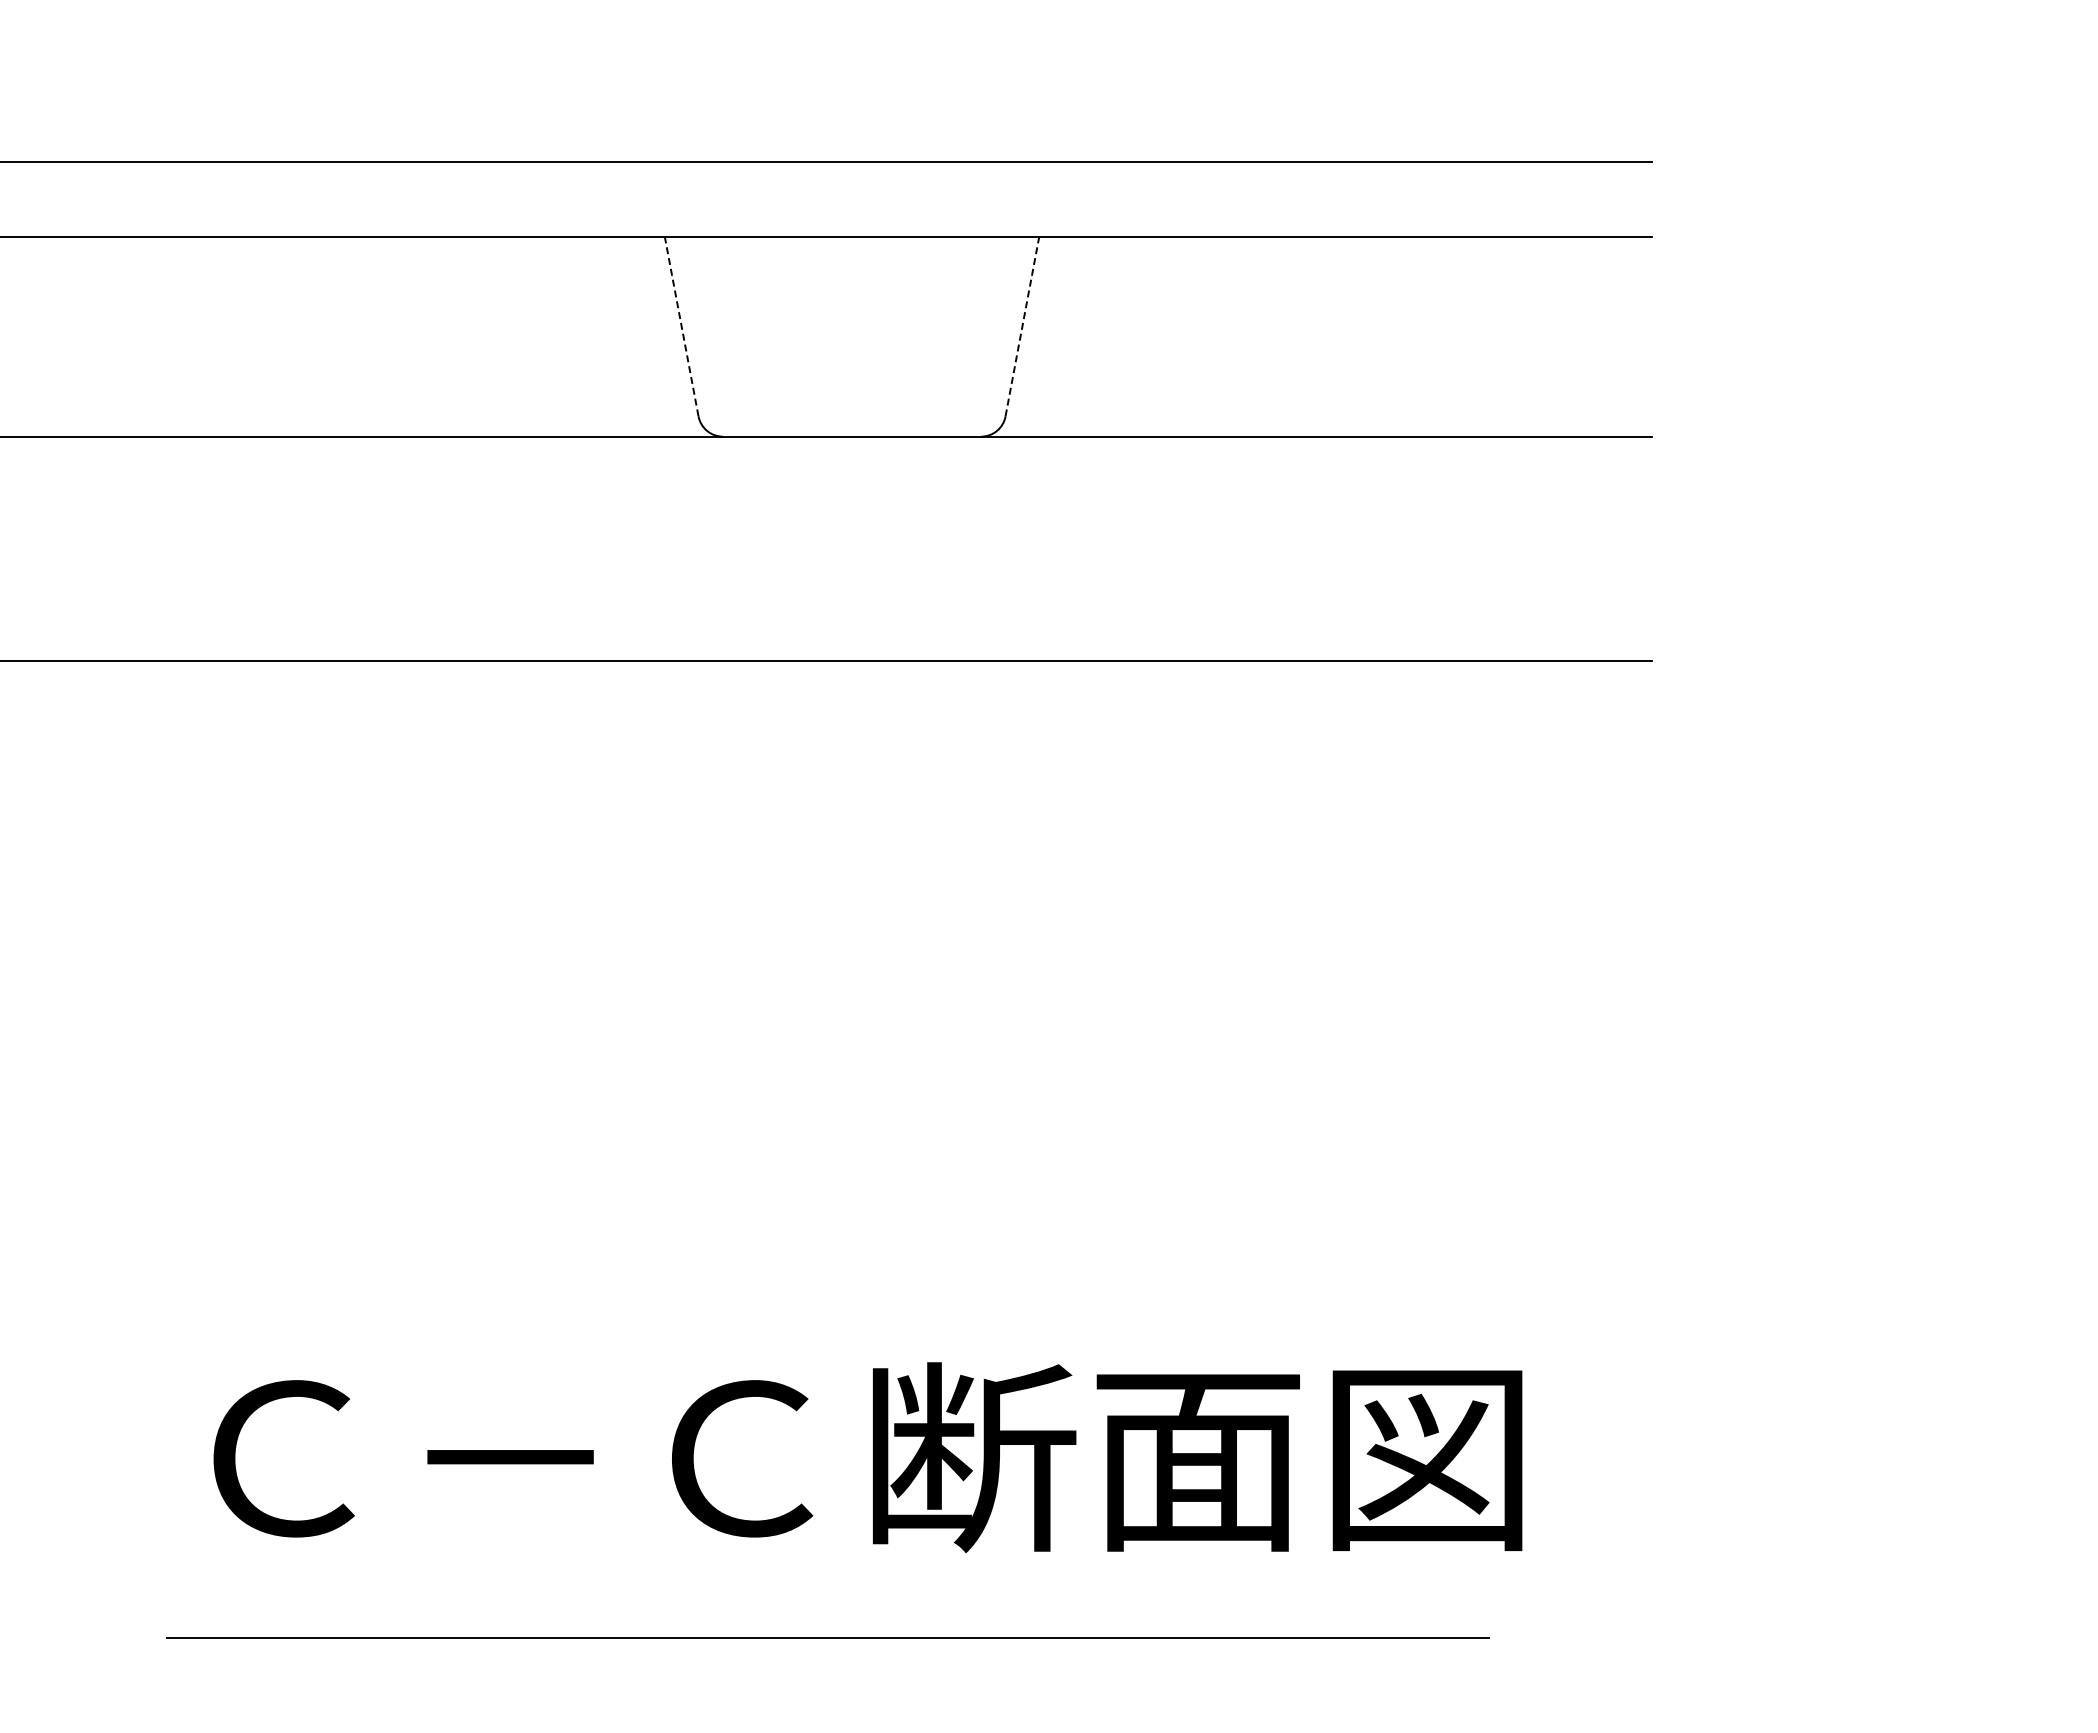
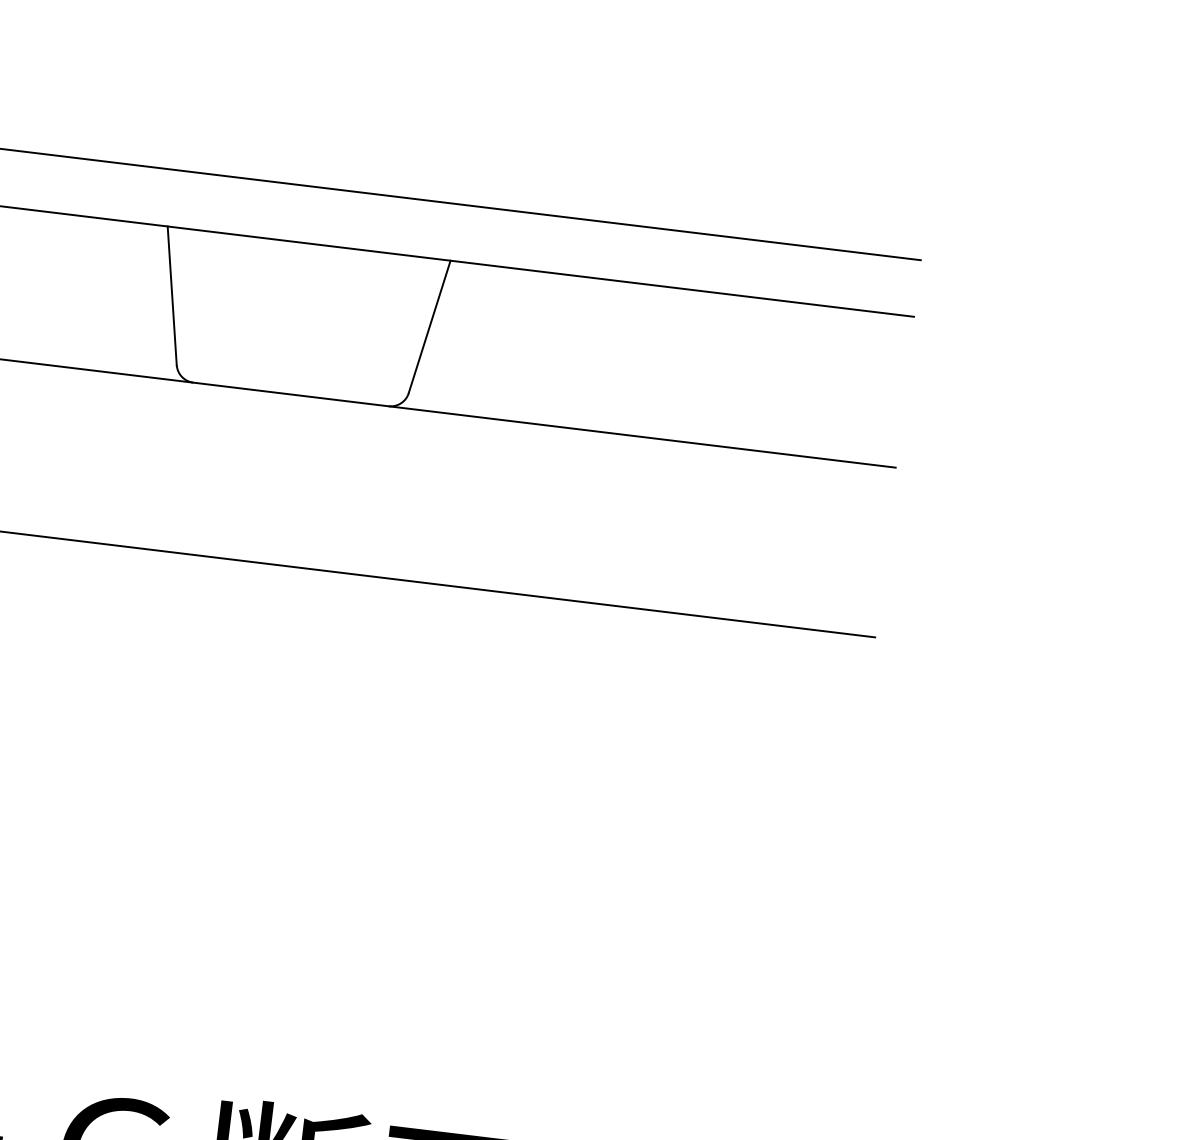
line: (681, 326) -> (172, 295), dashed -> solid
line: (1022, 326) -> (429, 326), dashed -> solid

